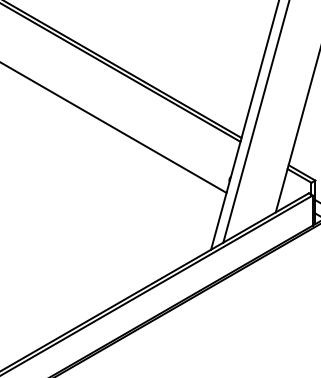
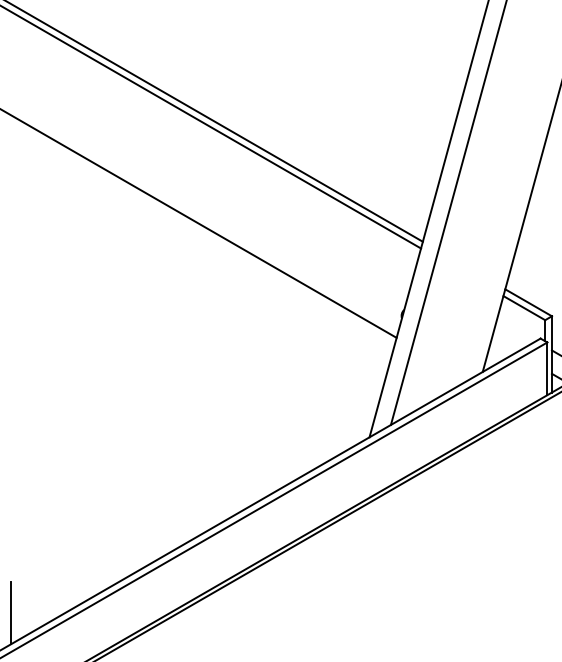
line: (6, 349) -> (11, 611), added

